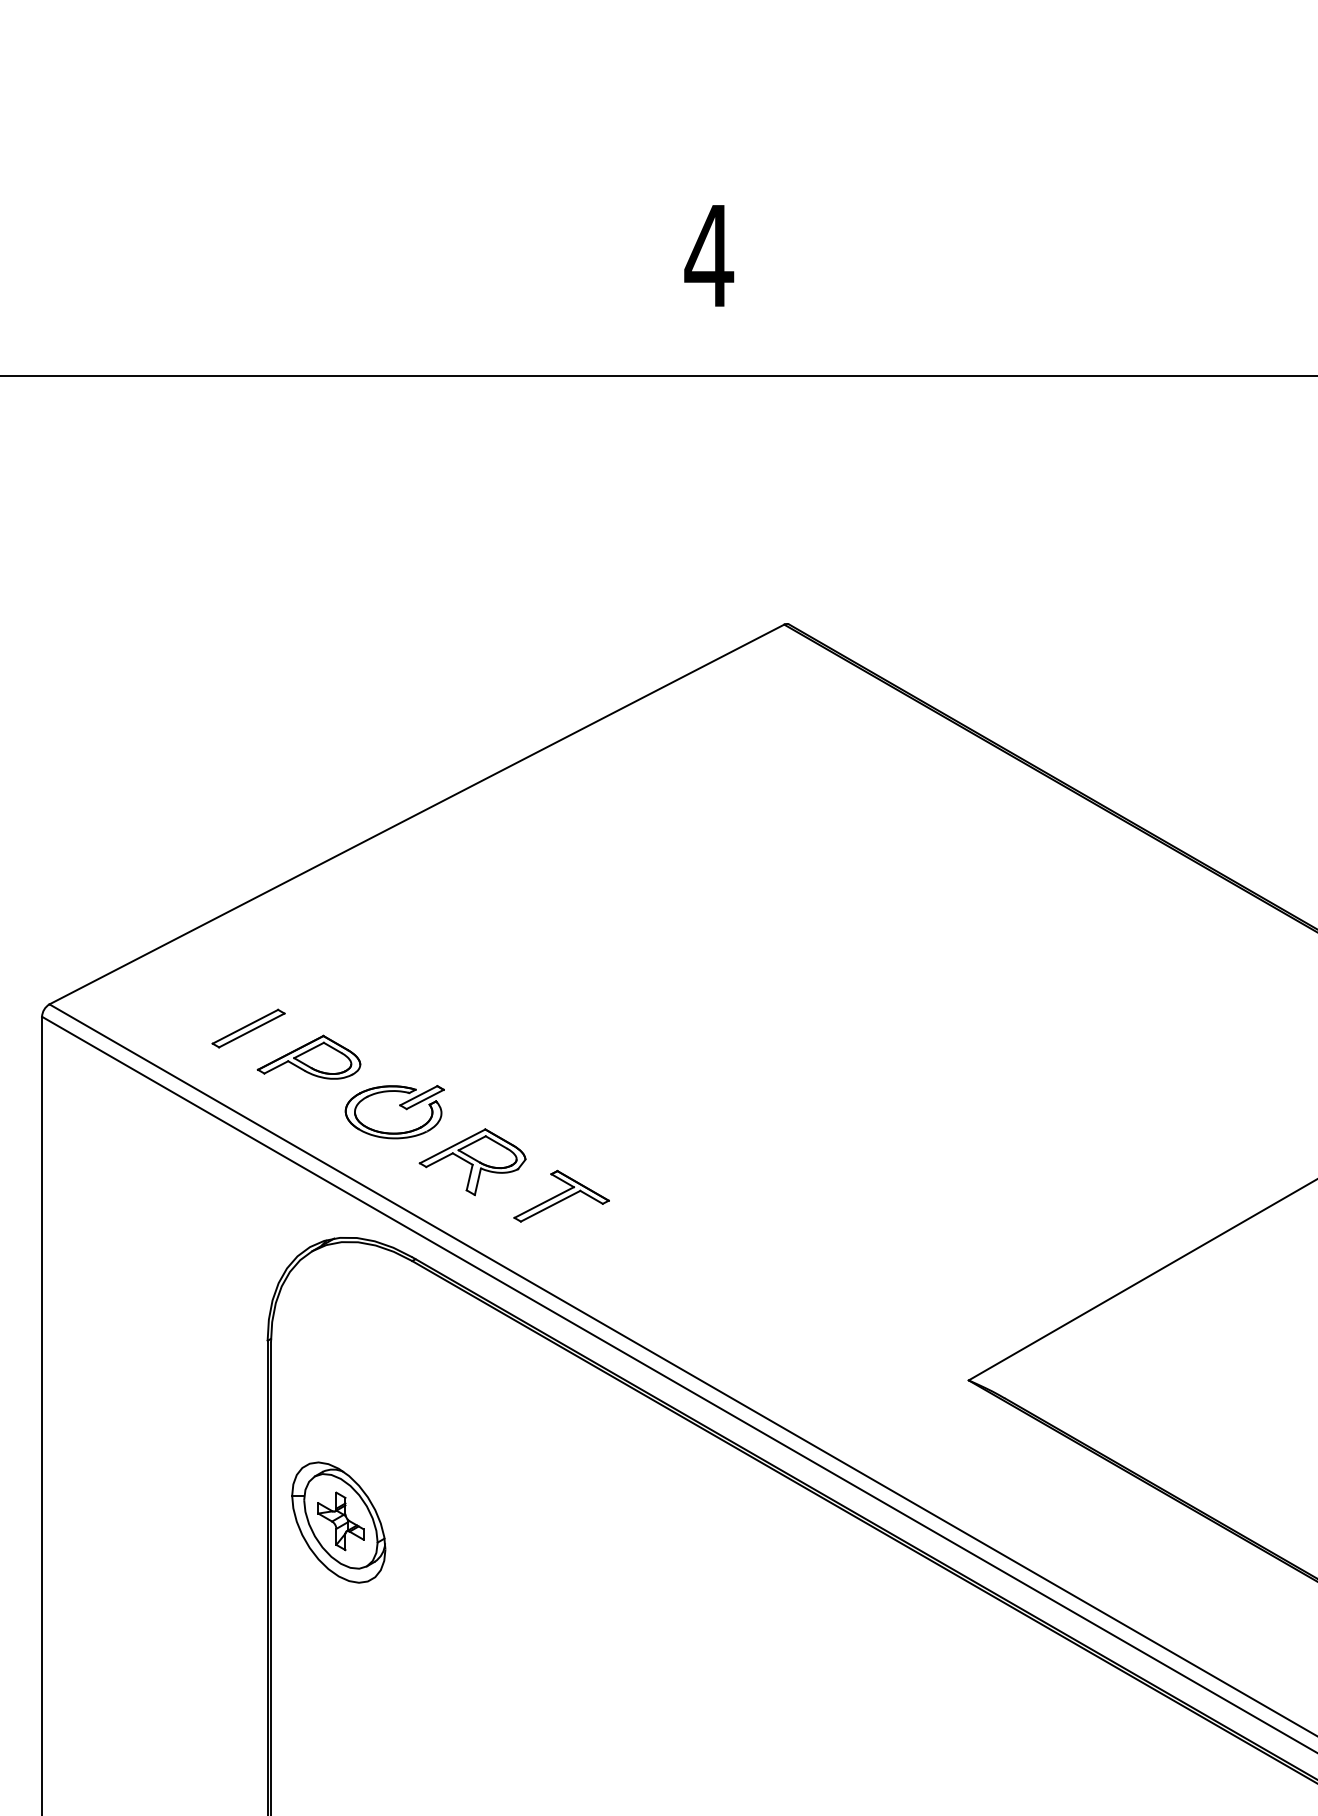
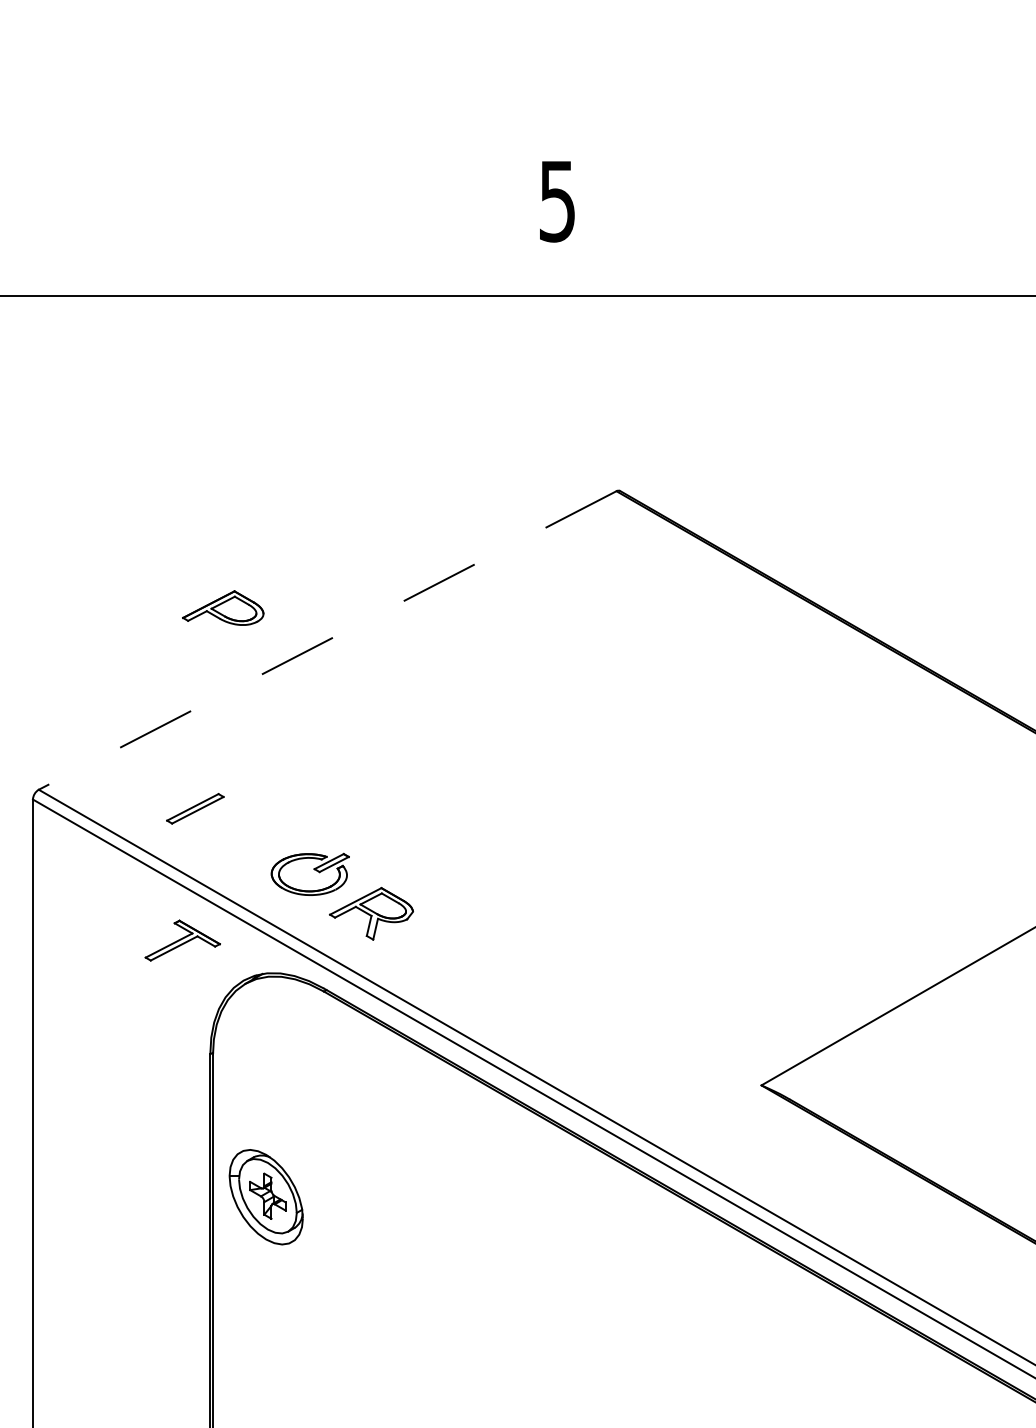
text: (709, 256) -> (557, 201), 4 -> 5
line: (416, 814) -> (327, 640), solid -> dashed
part: (308, 1056) -> (222, 607), moved
part: (561, 1195) -> (182, 940), moved

